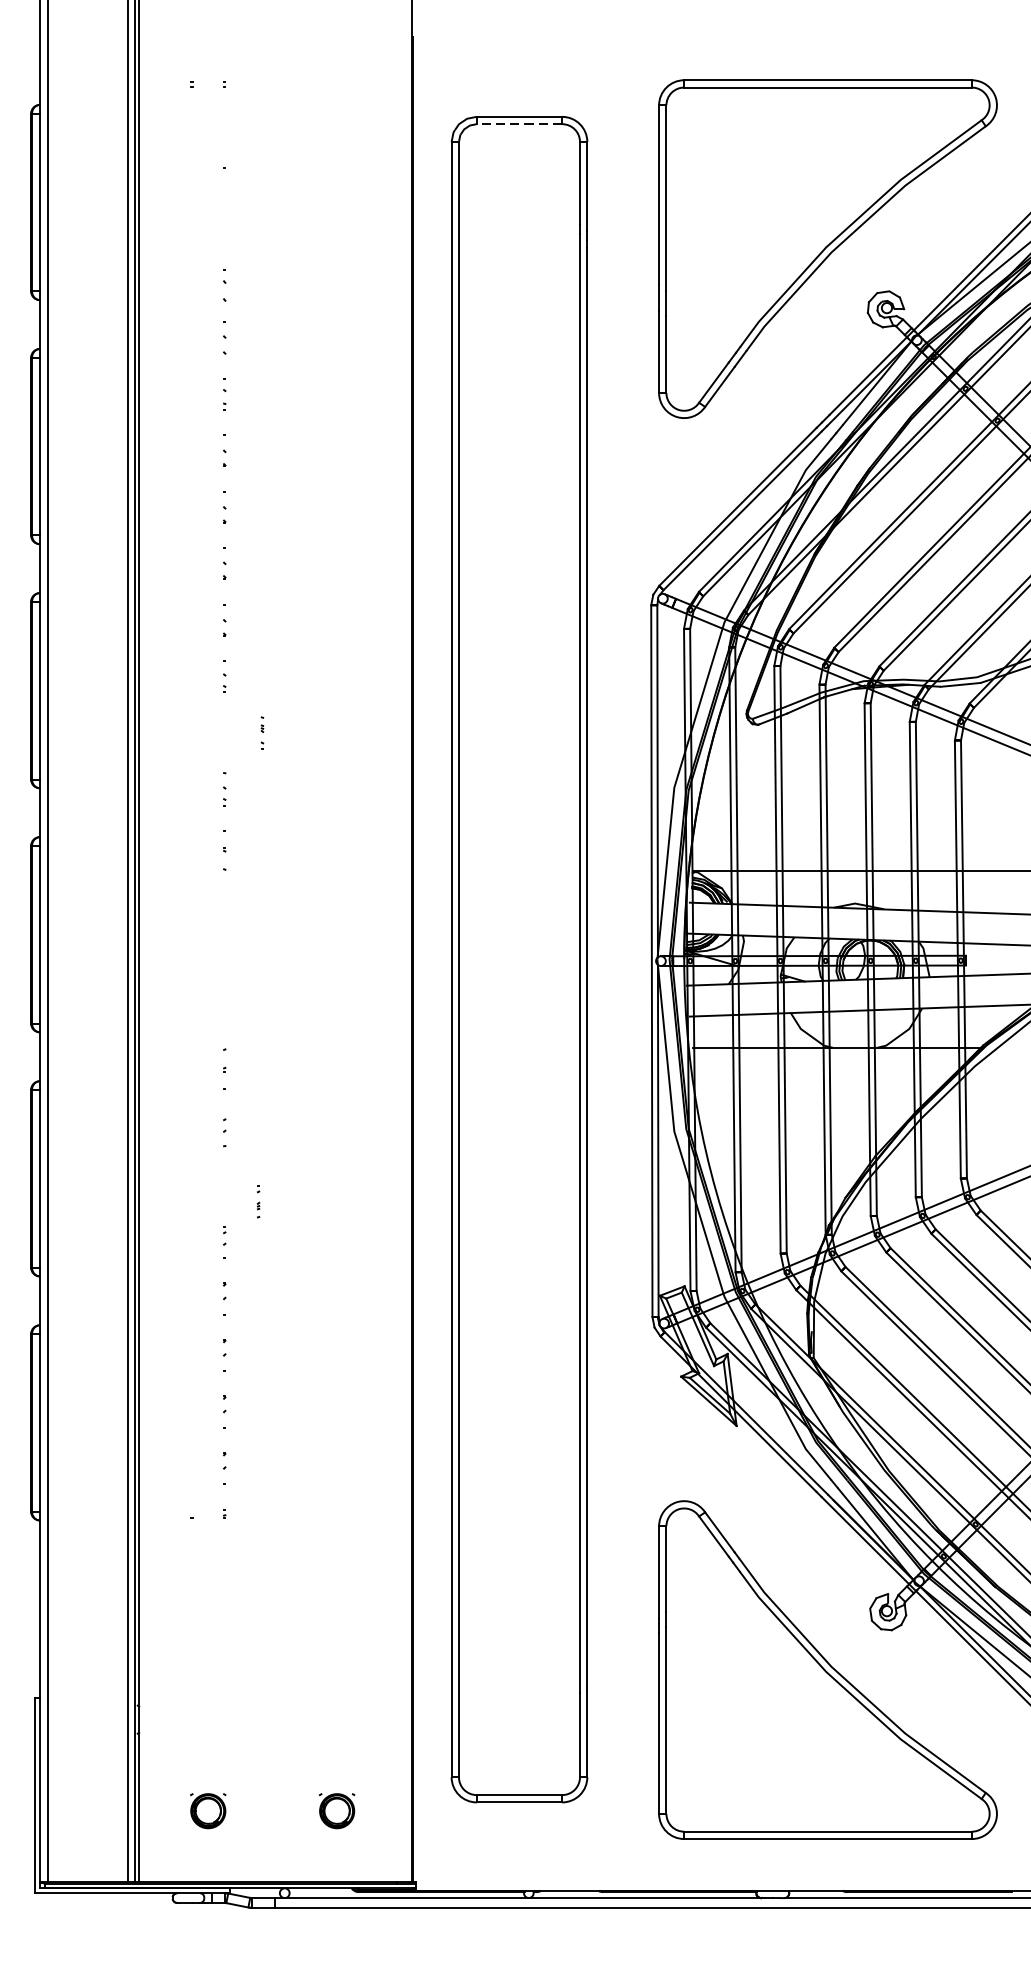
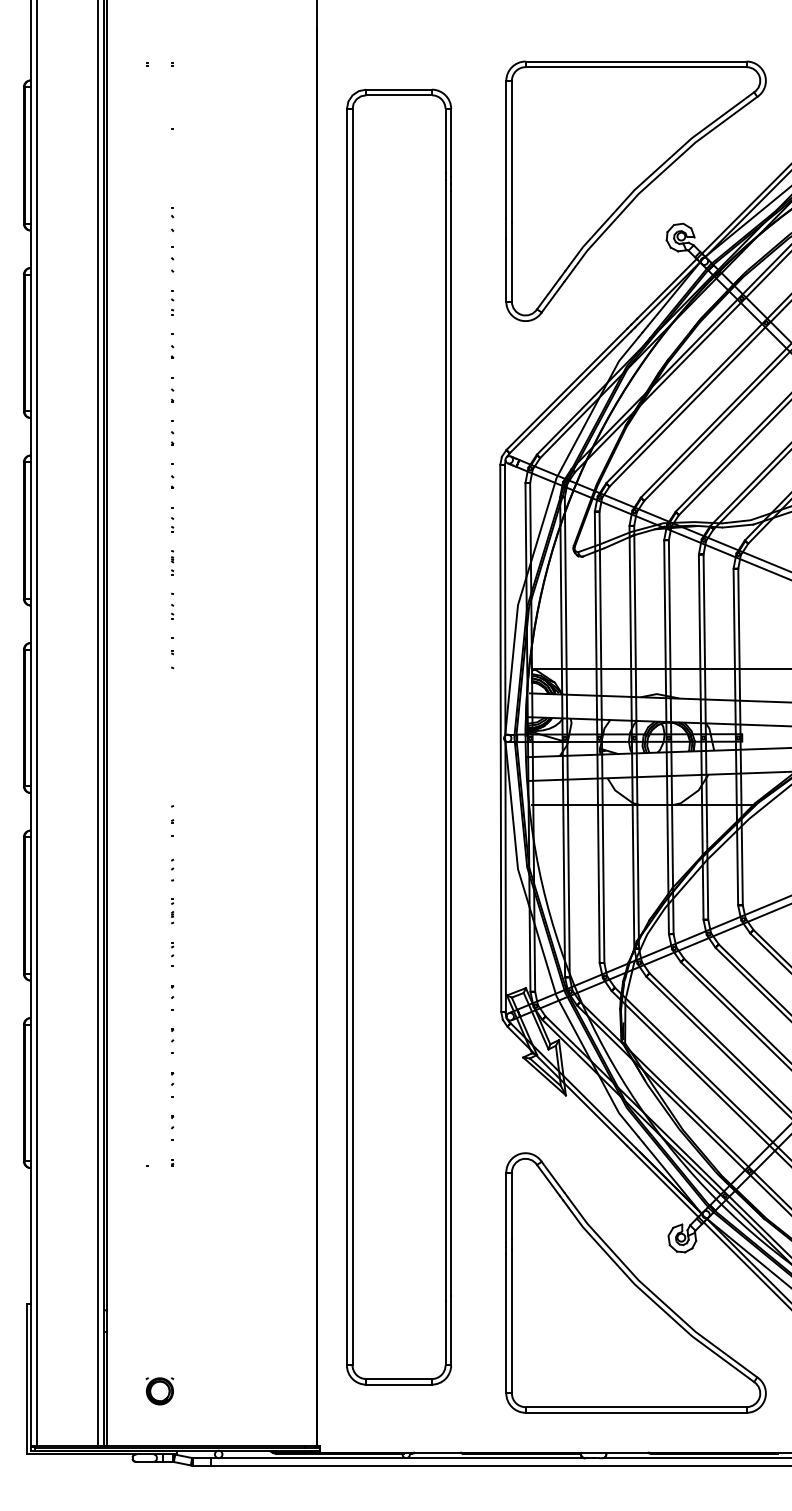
line: (520, 124) -> (399, 95), dashed -> solid
part: (262, 732) -> (172, 562), moved
part: (258, 1202) -> (172, 911), moved
part: (336, 1811) -> (258, 1391), removed

